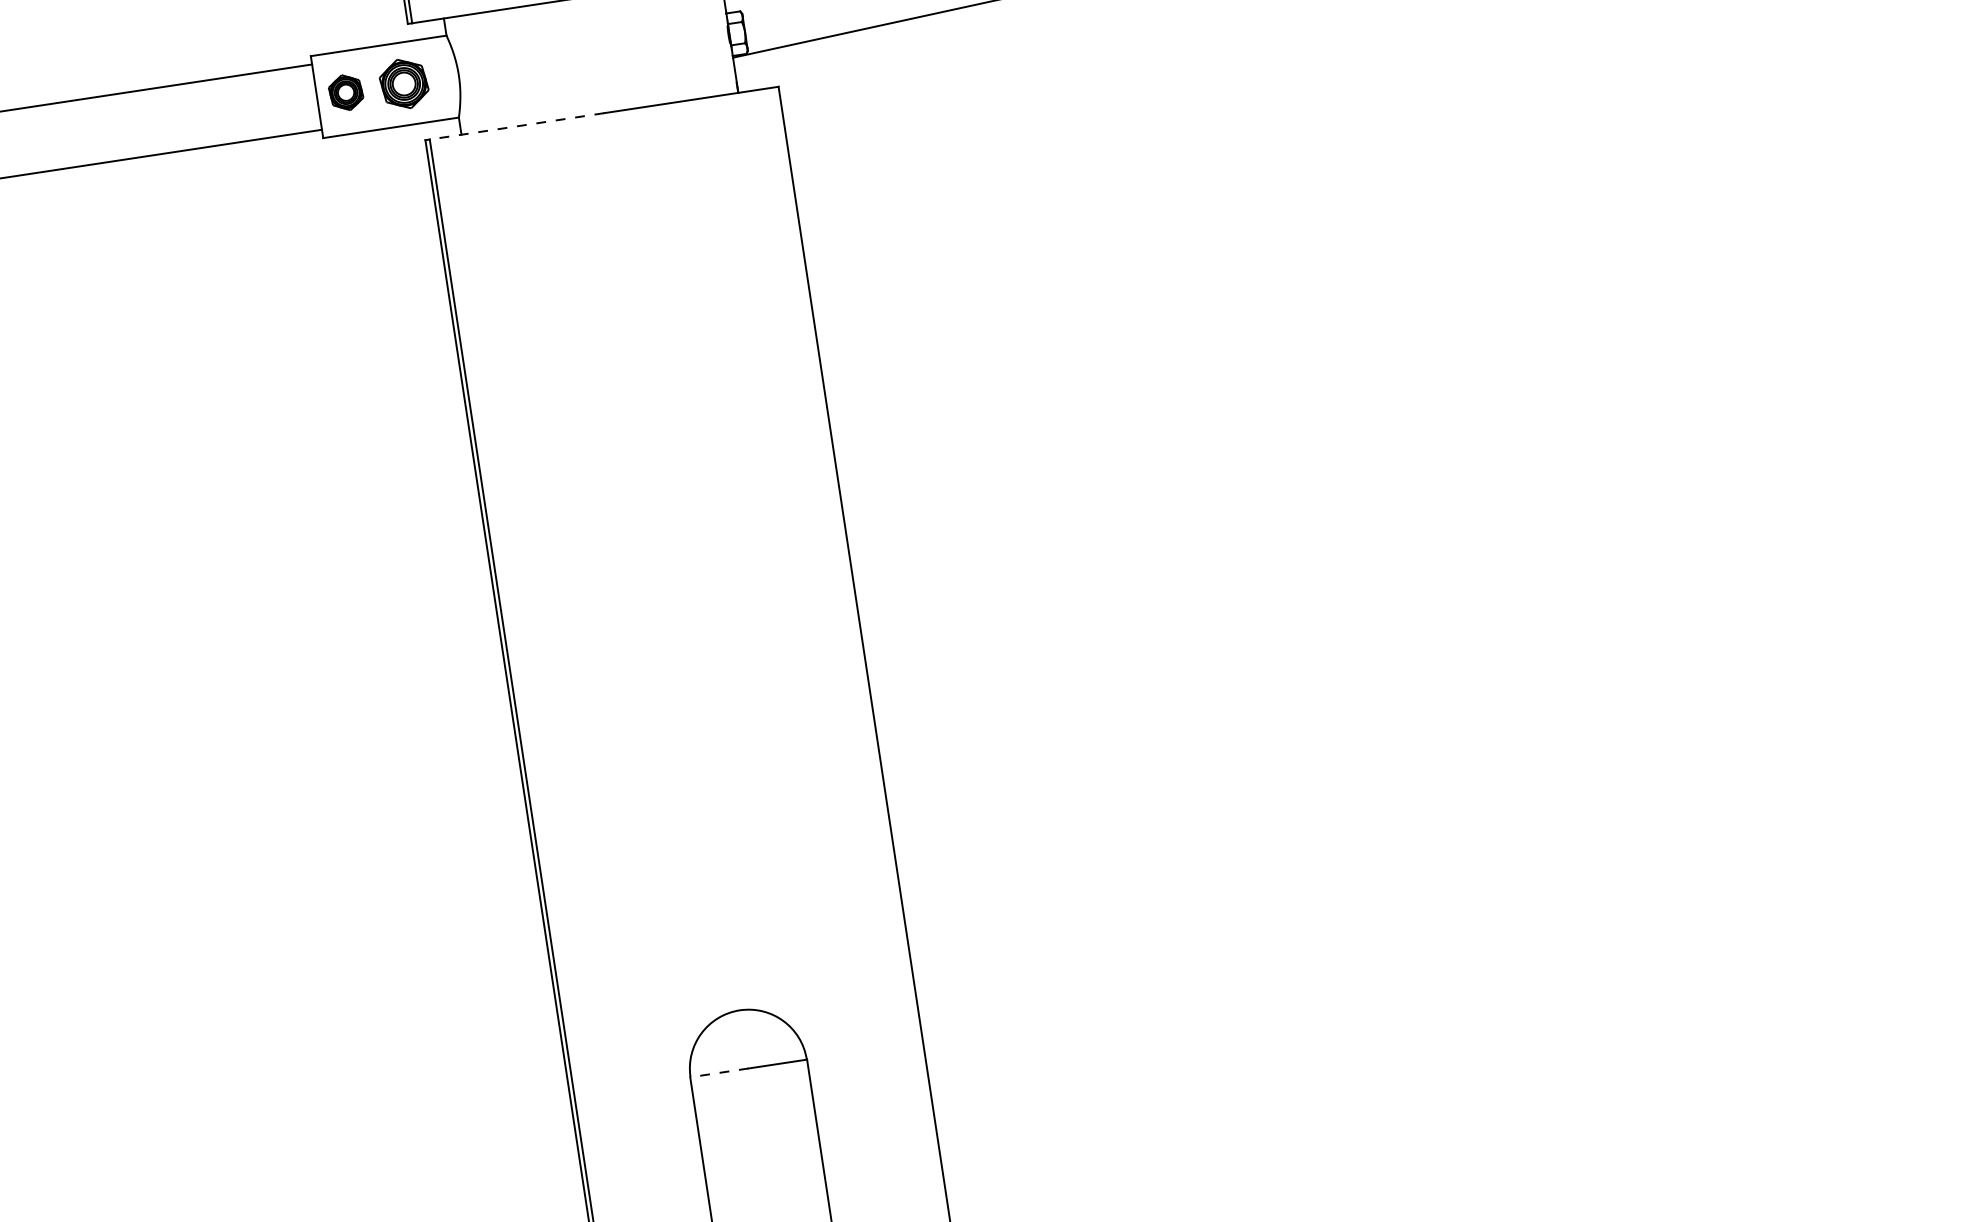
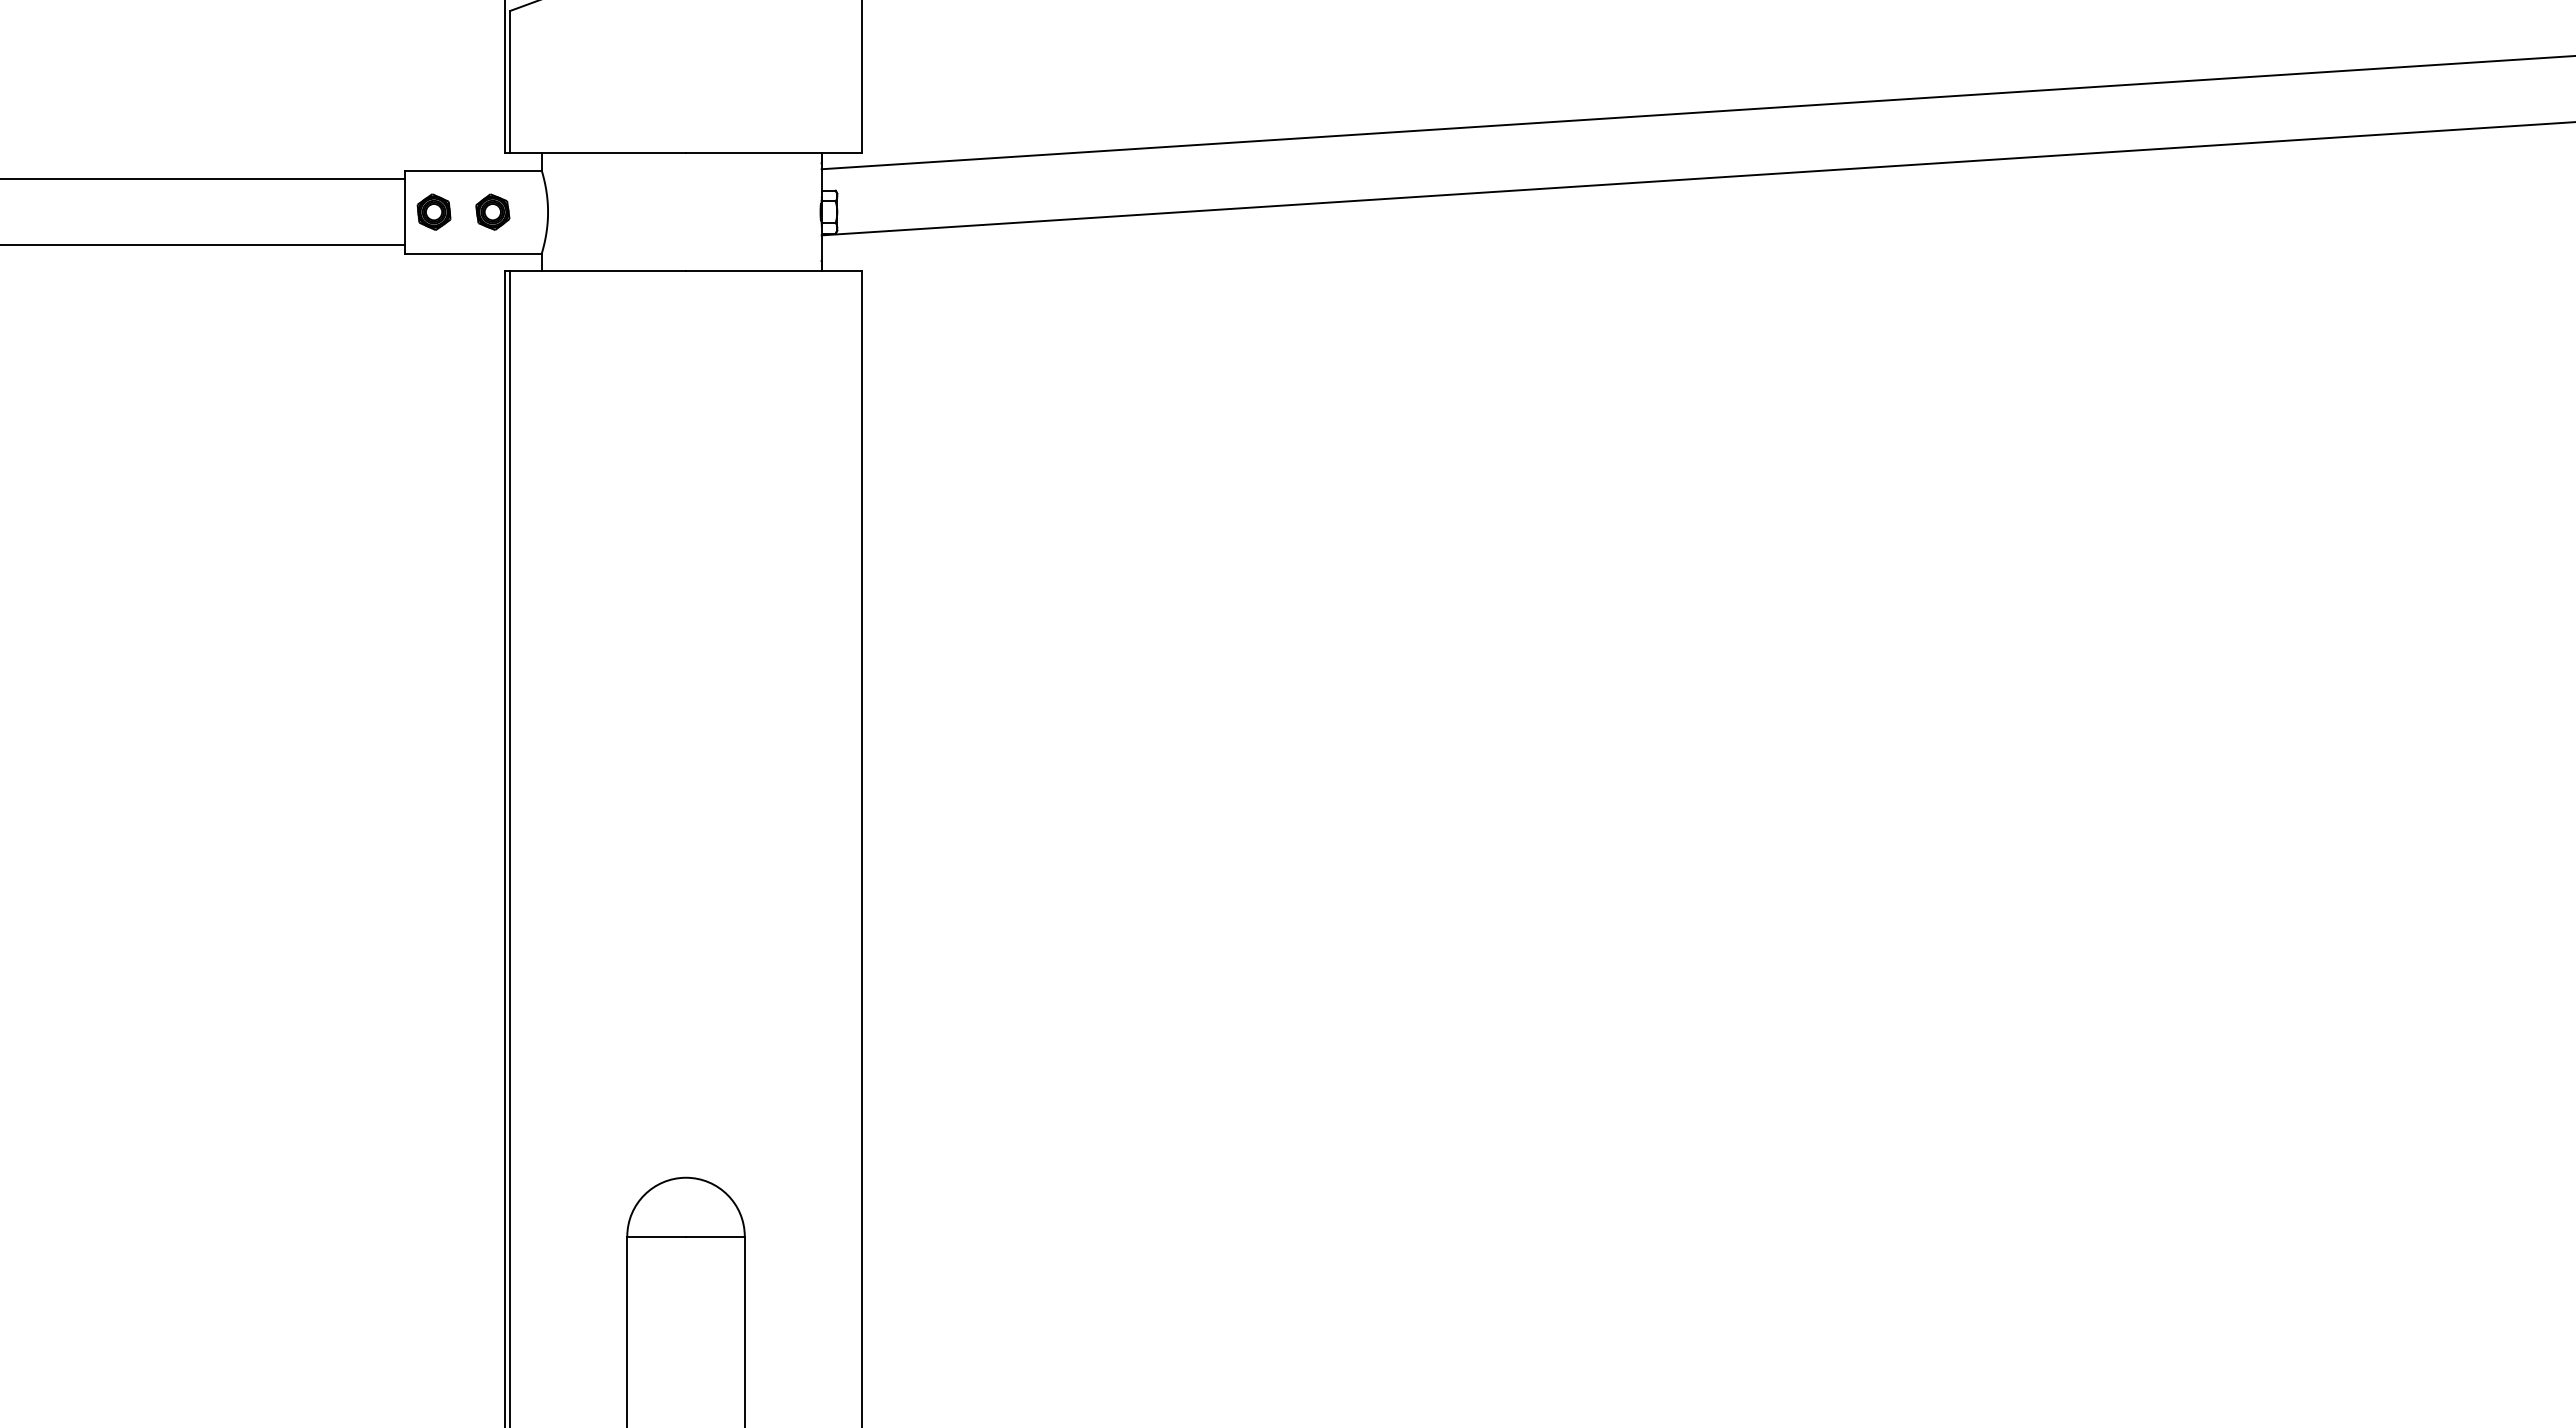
part: (403, 83) -> (492, 211), size x0.71
line: (516, 125) -> (597, 270), dashed -> solid
line: (719, 1072) -> (656, 1236), dashed -> solid

